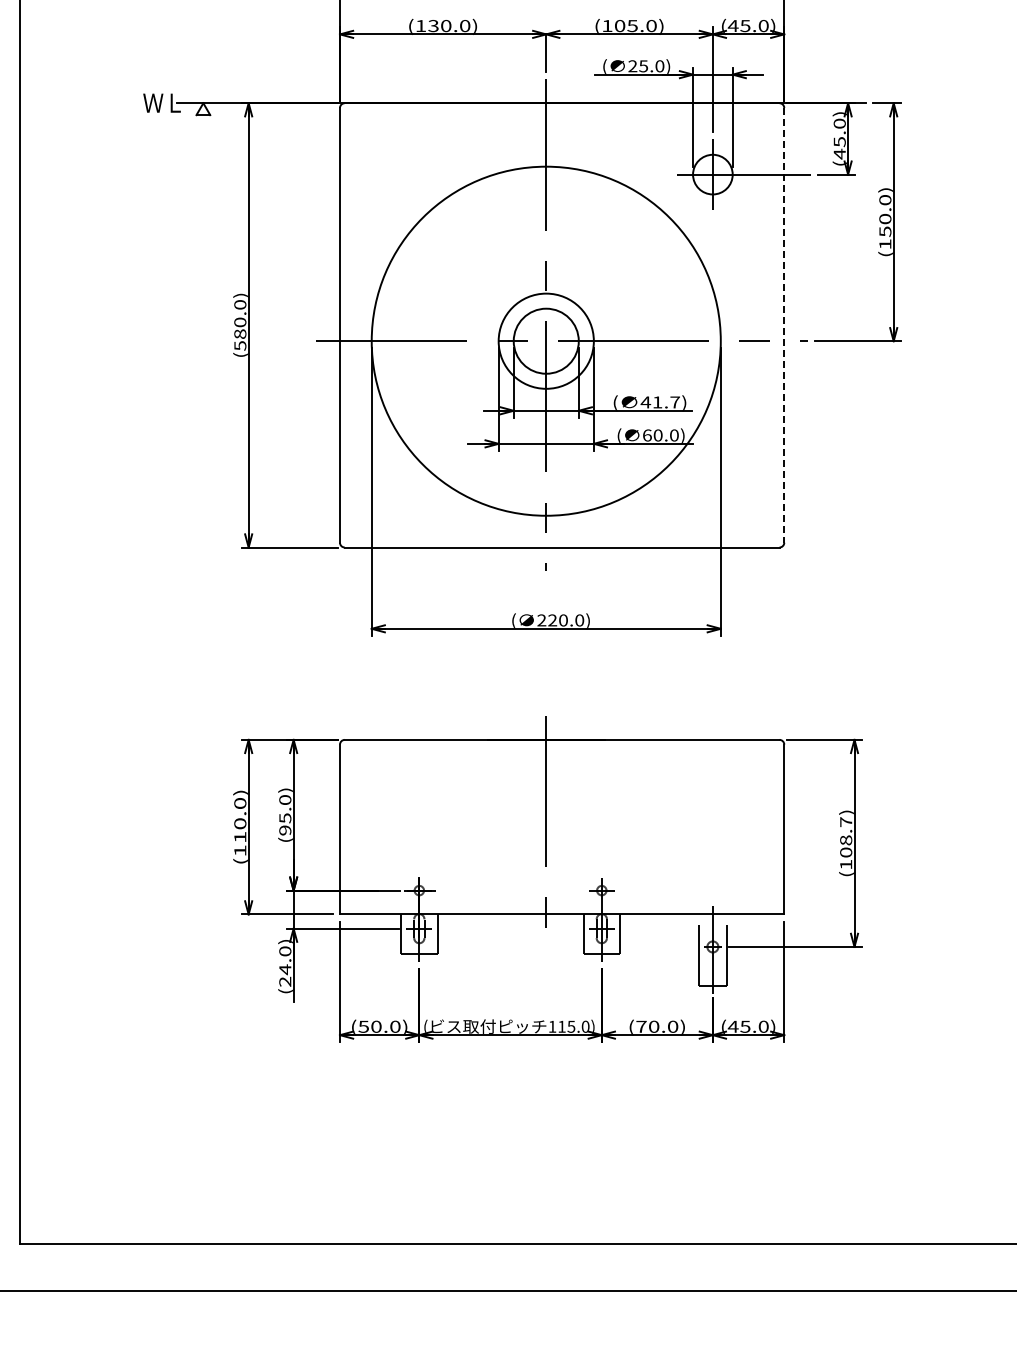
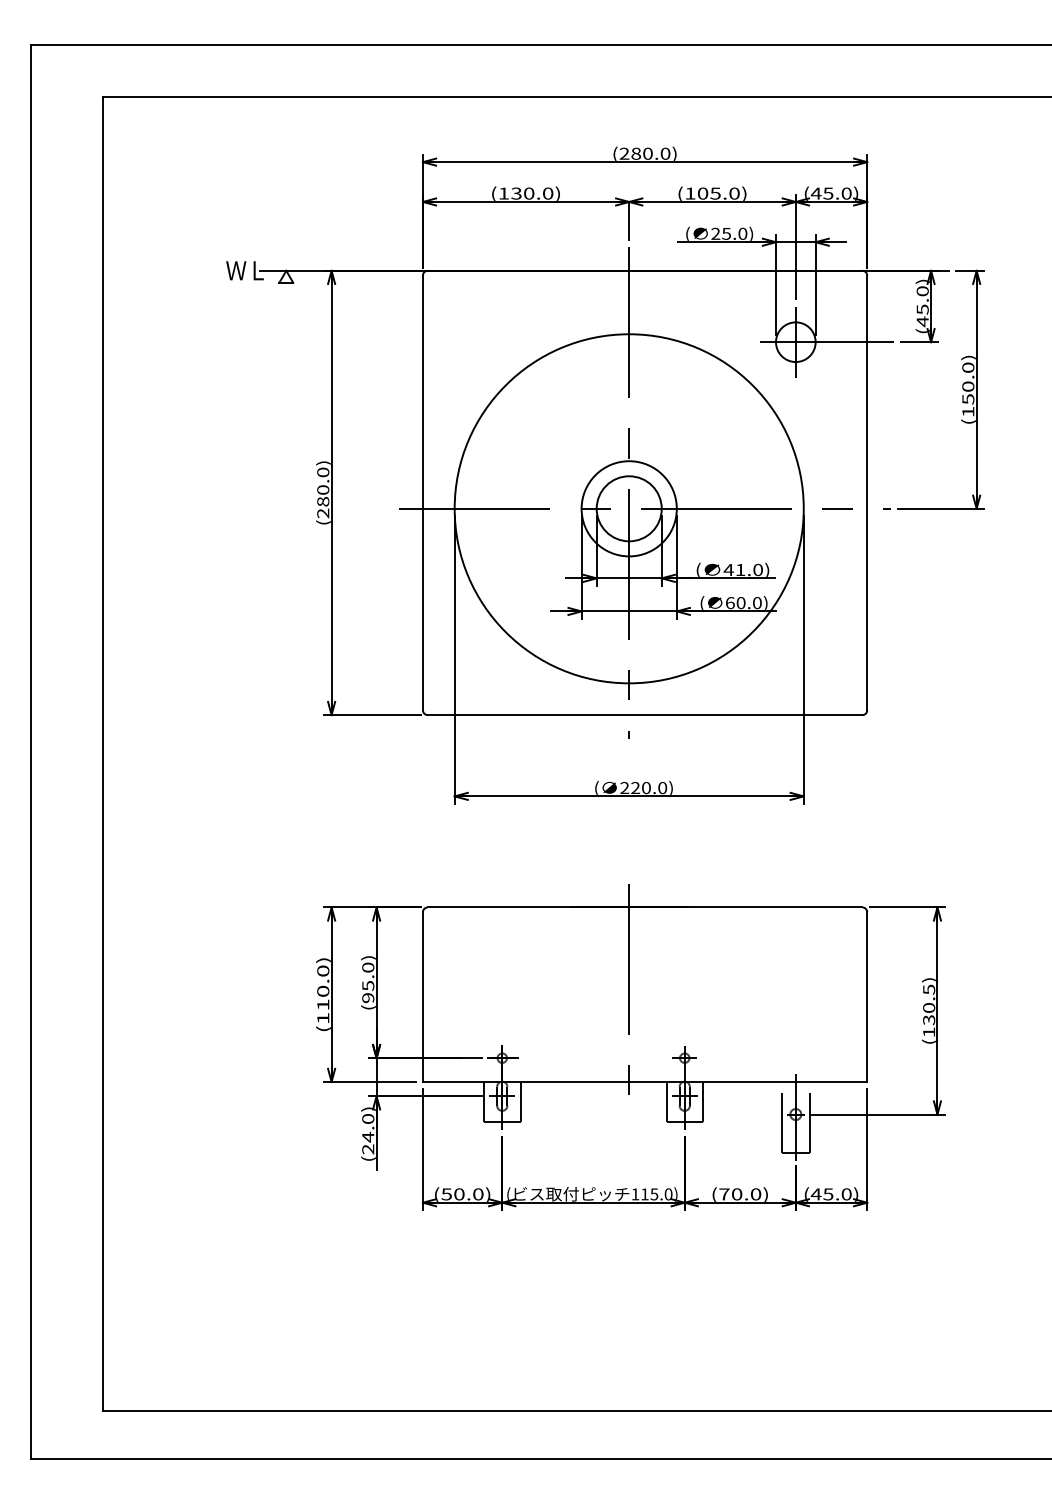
line: (784, 325) -> (867, 493), dashed -> solid
text: (240, 345) -> (323, 513), (580.0) -> (280.0)
text: (674, 401) -> (757, 569), 41.7) -> 41.0)
text: (846, 836) -> (929, 1004), (108.7) -> (130.5)

